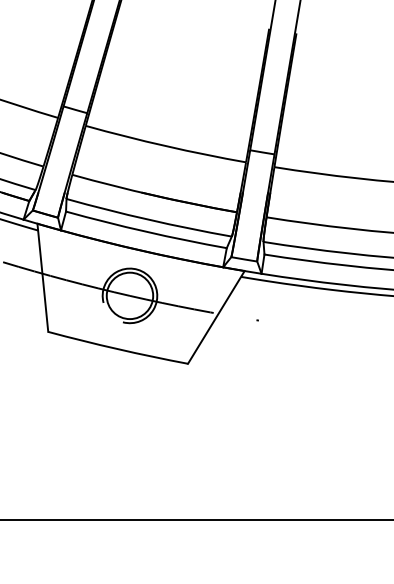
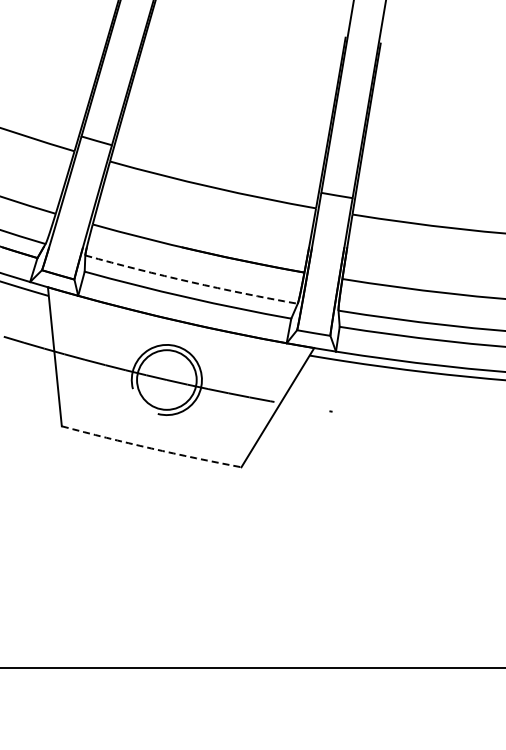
arc: (148, 220) -> (190, 282), solid -> dashed
arc: (118, 349) -> (151, 448), solid -> dashed

